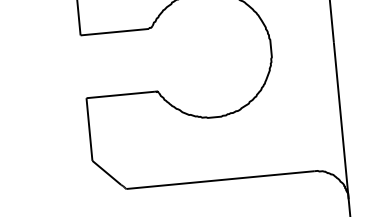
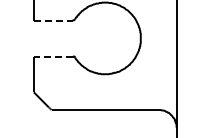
line: (114, 31) -> (53, 20), solid -> dashed
line: (119, 94) -> (52, 56), solid -> dashed

